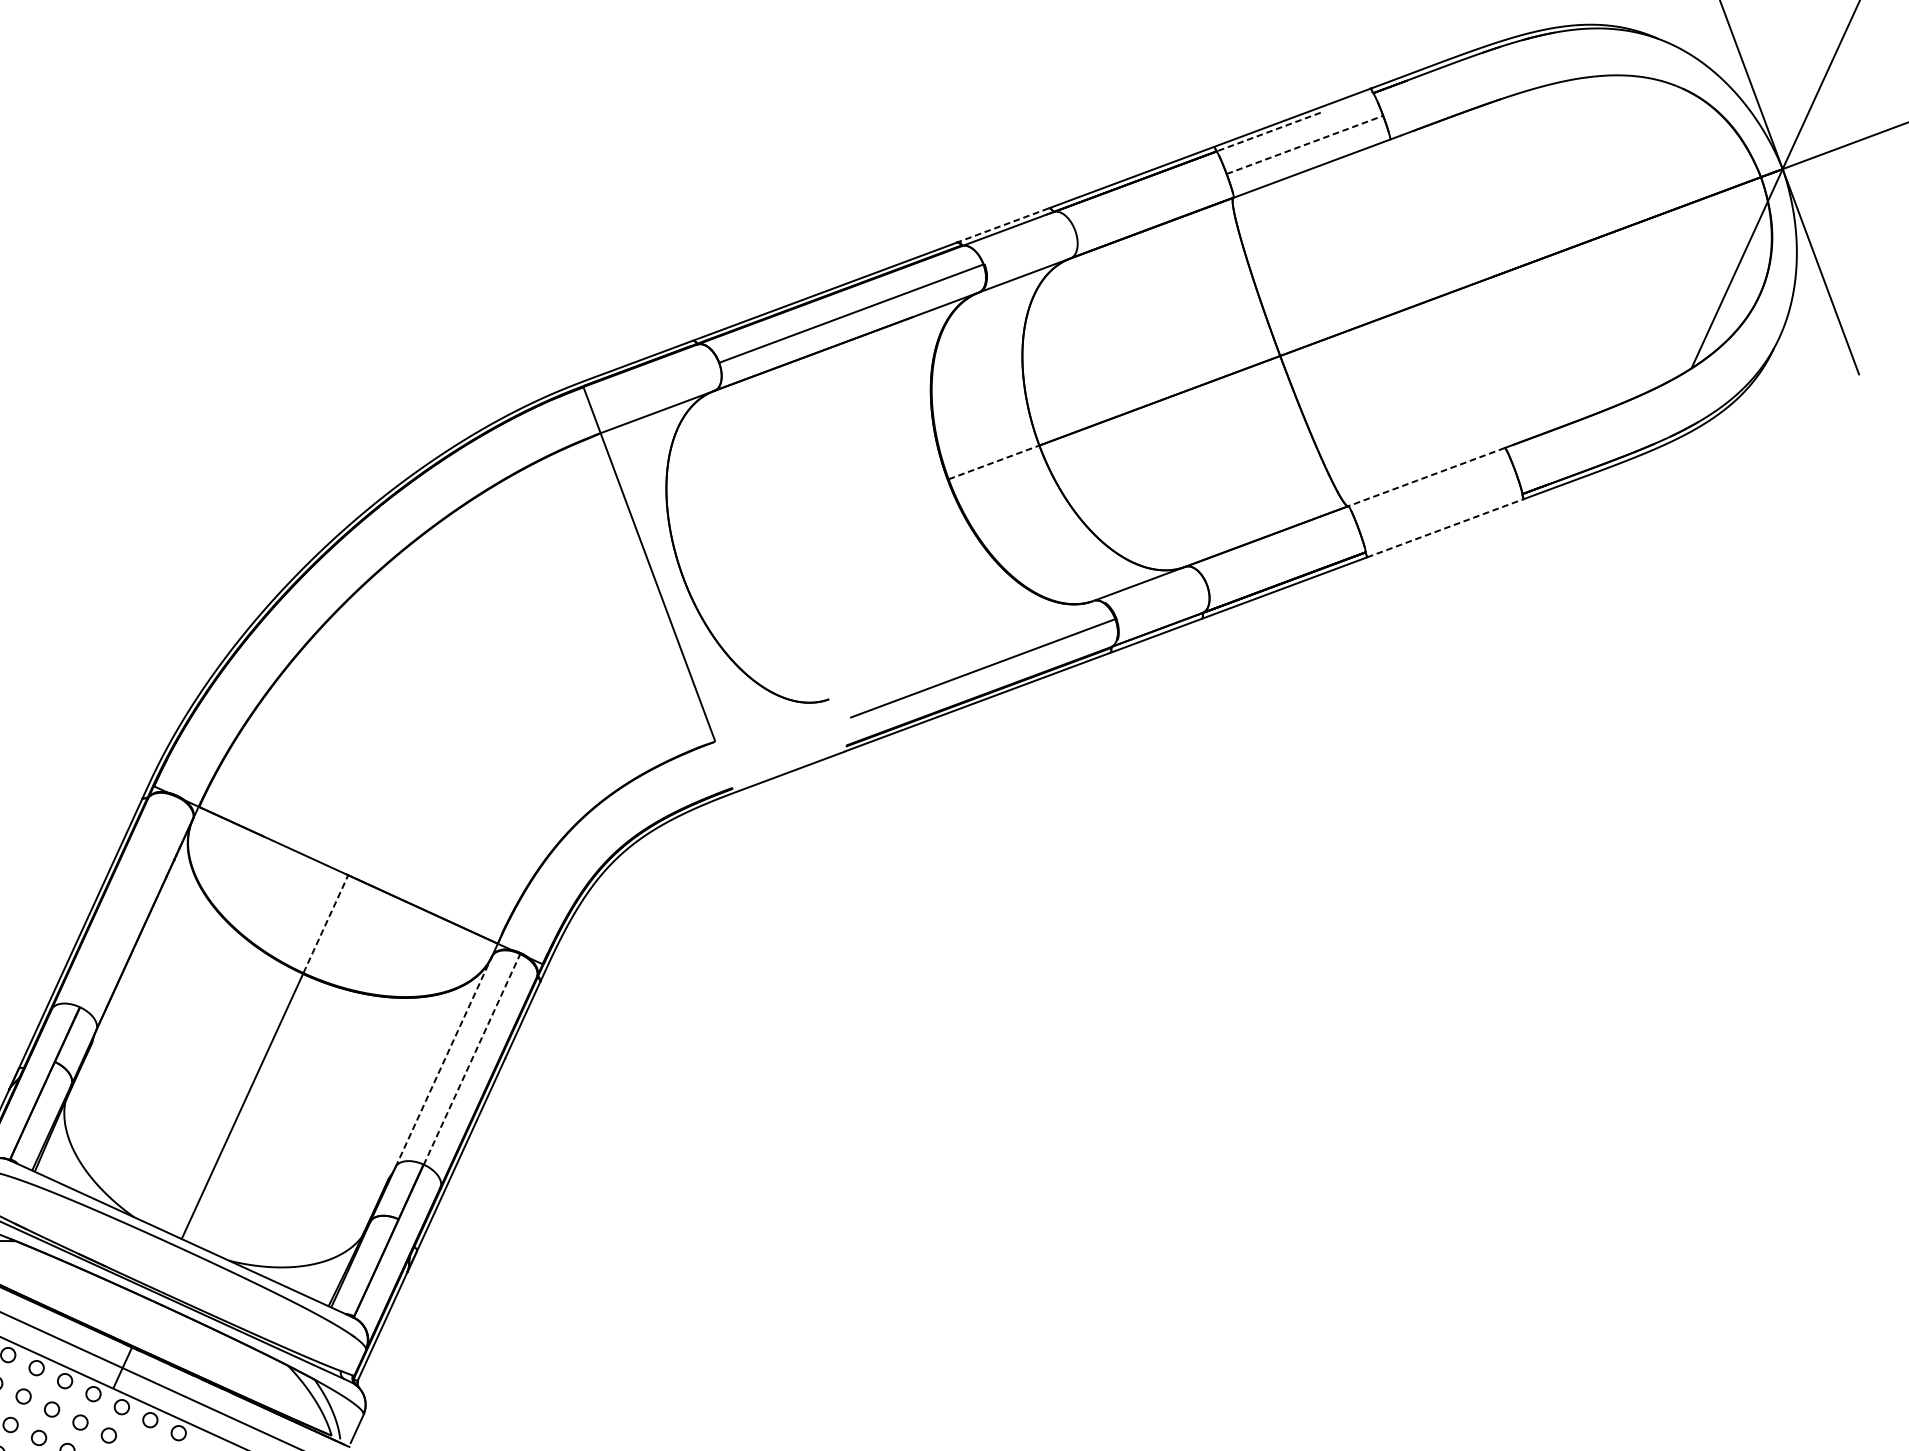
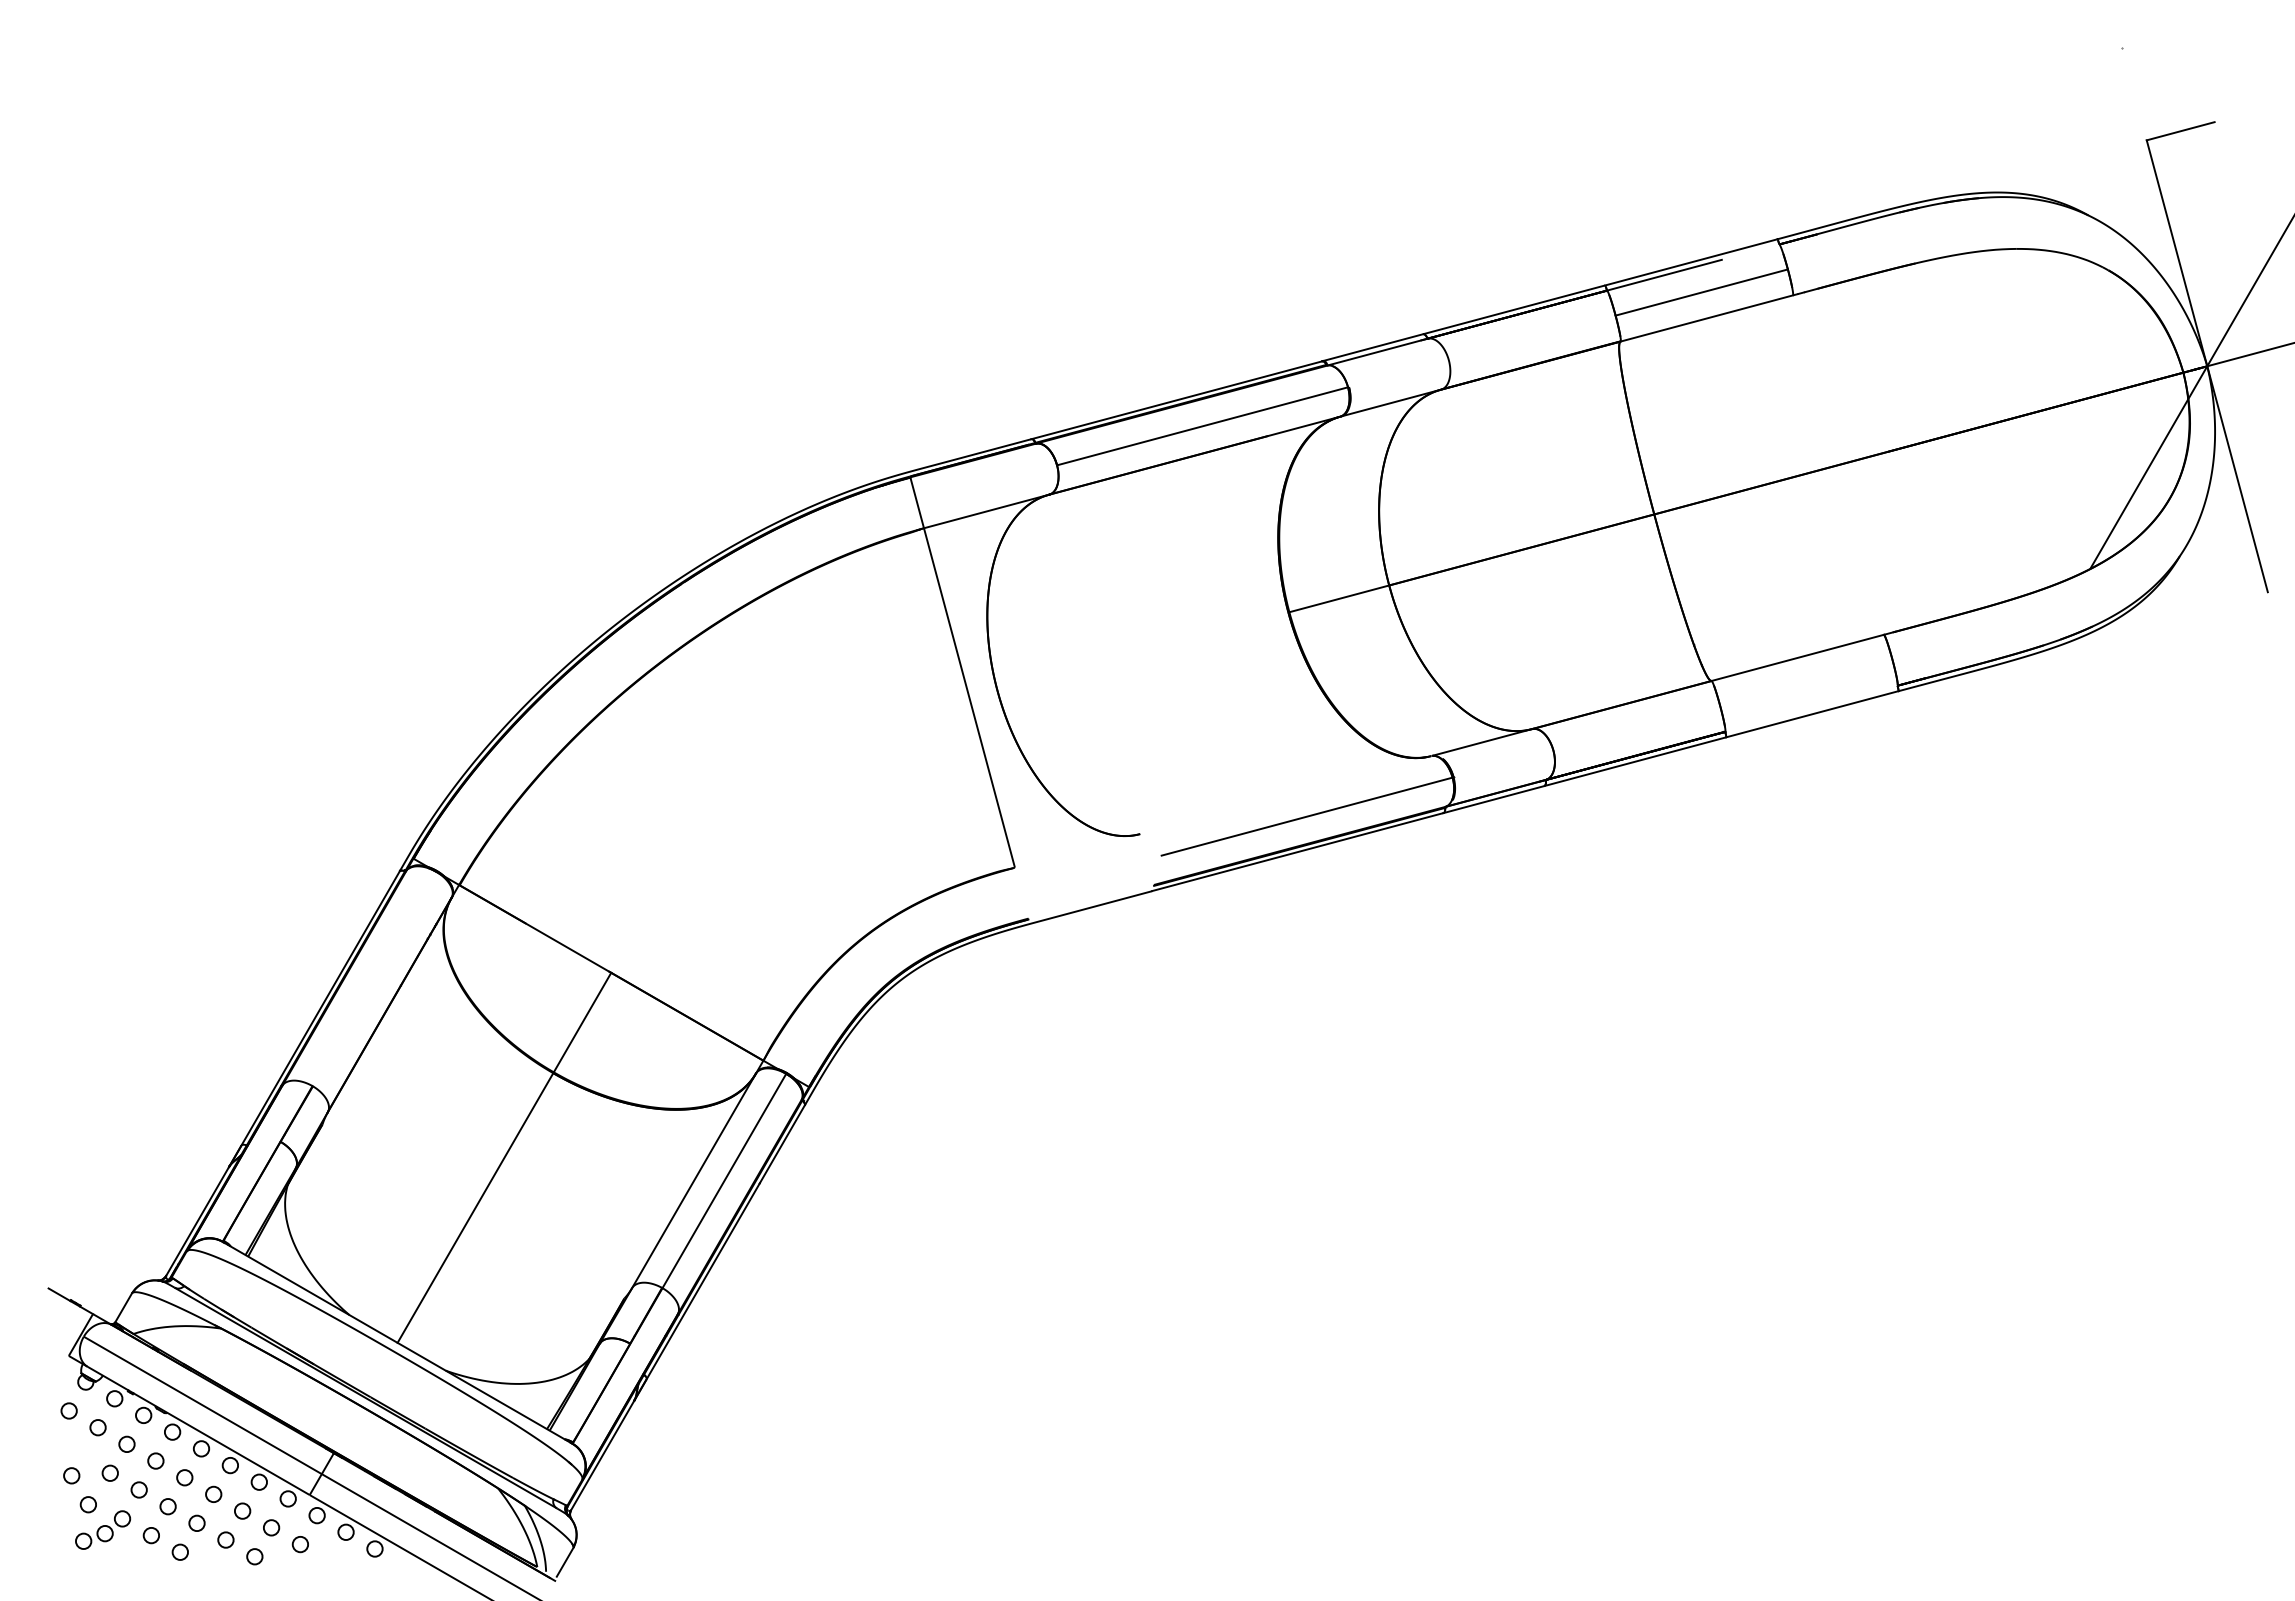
line: (1267, 132) -> (1663, 275), dashed -> solid
line: (1305, 144) -> (1702, 292), dashed -> solid
line: (1003, 225) -> (1373, 347), dashed -> solid
line: (994, 462) -> (1339, 598), dashed -> solid
line: (1426, 477) -> (1797, 658), dashed -> solid
line: (1445, 528) -> (1812, 714), dashed -> solid
line: (325, 924) -> (582, 1022), dashed -> solid
line: (472, 1059) -> (724, 1181), dashed -> solid
line: (444, 1061) -> (694, 1180), dashed -> solid

